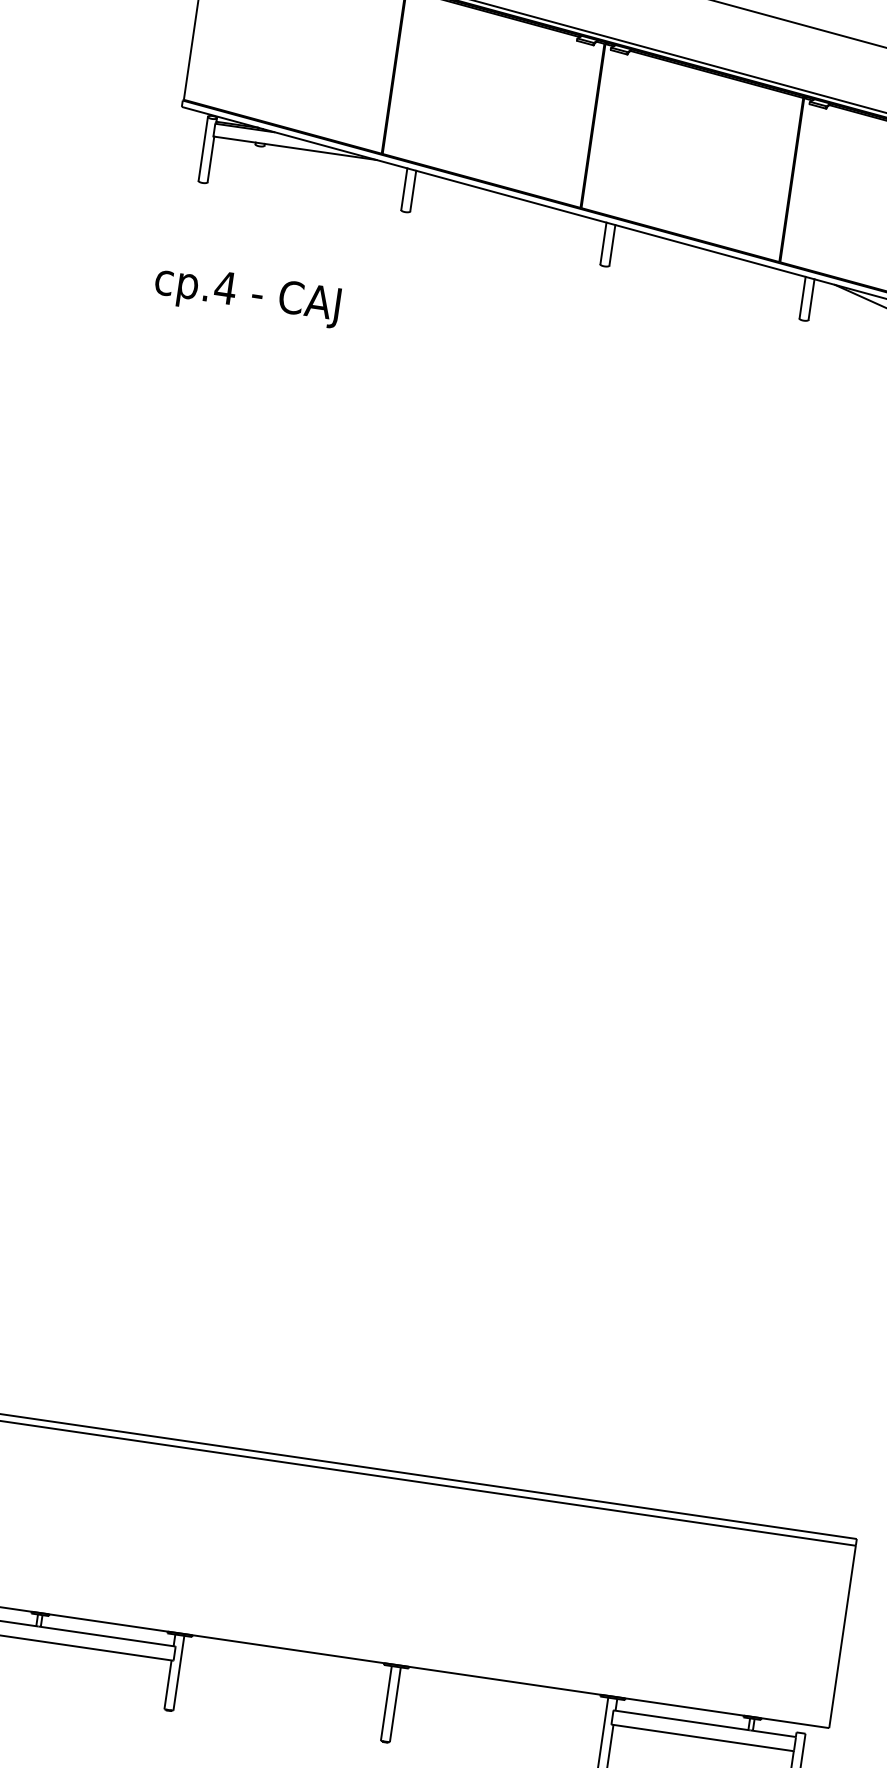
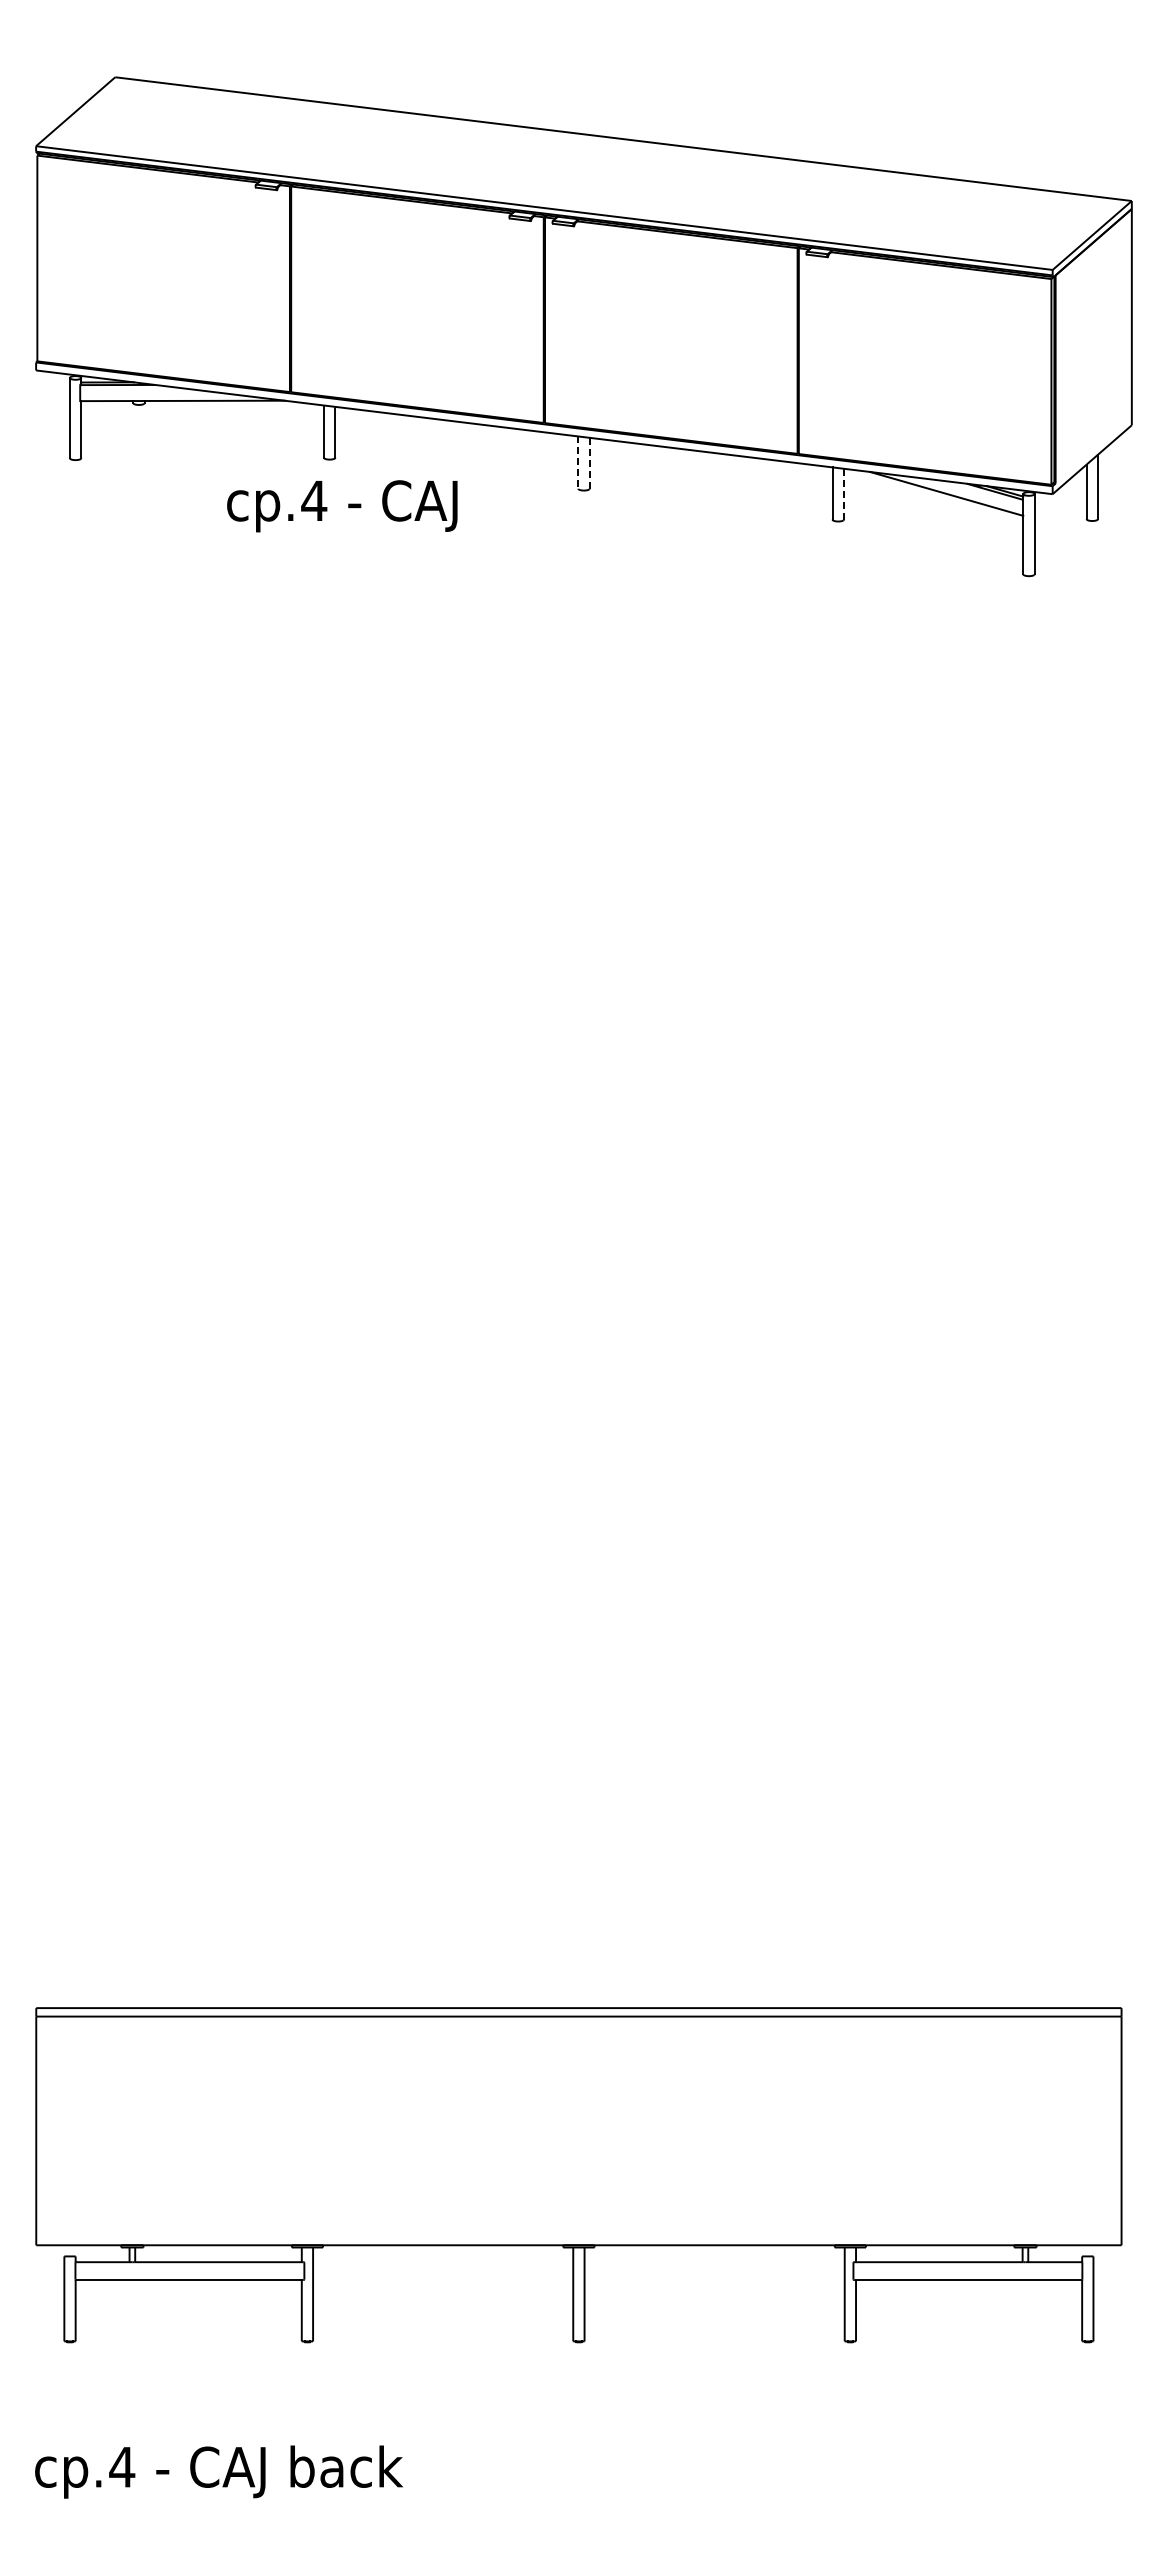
line: (603, 244) -> (578, 463), solid -> dashed
line: (612, 245) -> (589, 463), solid -> dashed
text: (247, 295) -> (342, 506), moved
line: (811, 299) -> (843, 494), solid -> dashed

